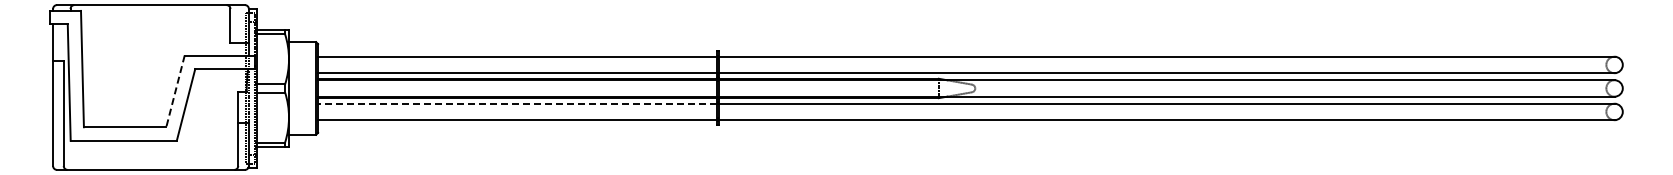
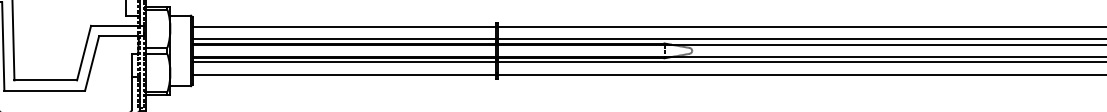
line: (175, 91) -> (84, 53), dashed -> solid
line: (517, 103) -> (344, 62), dashed -> solid

